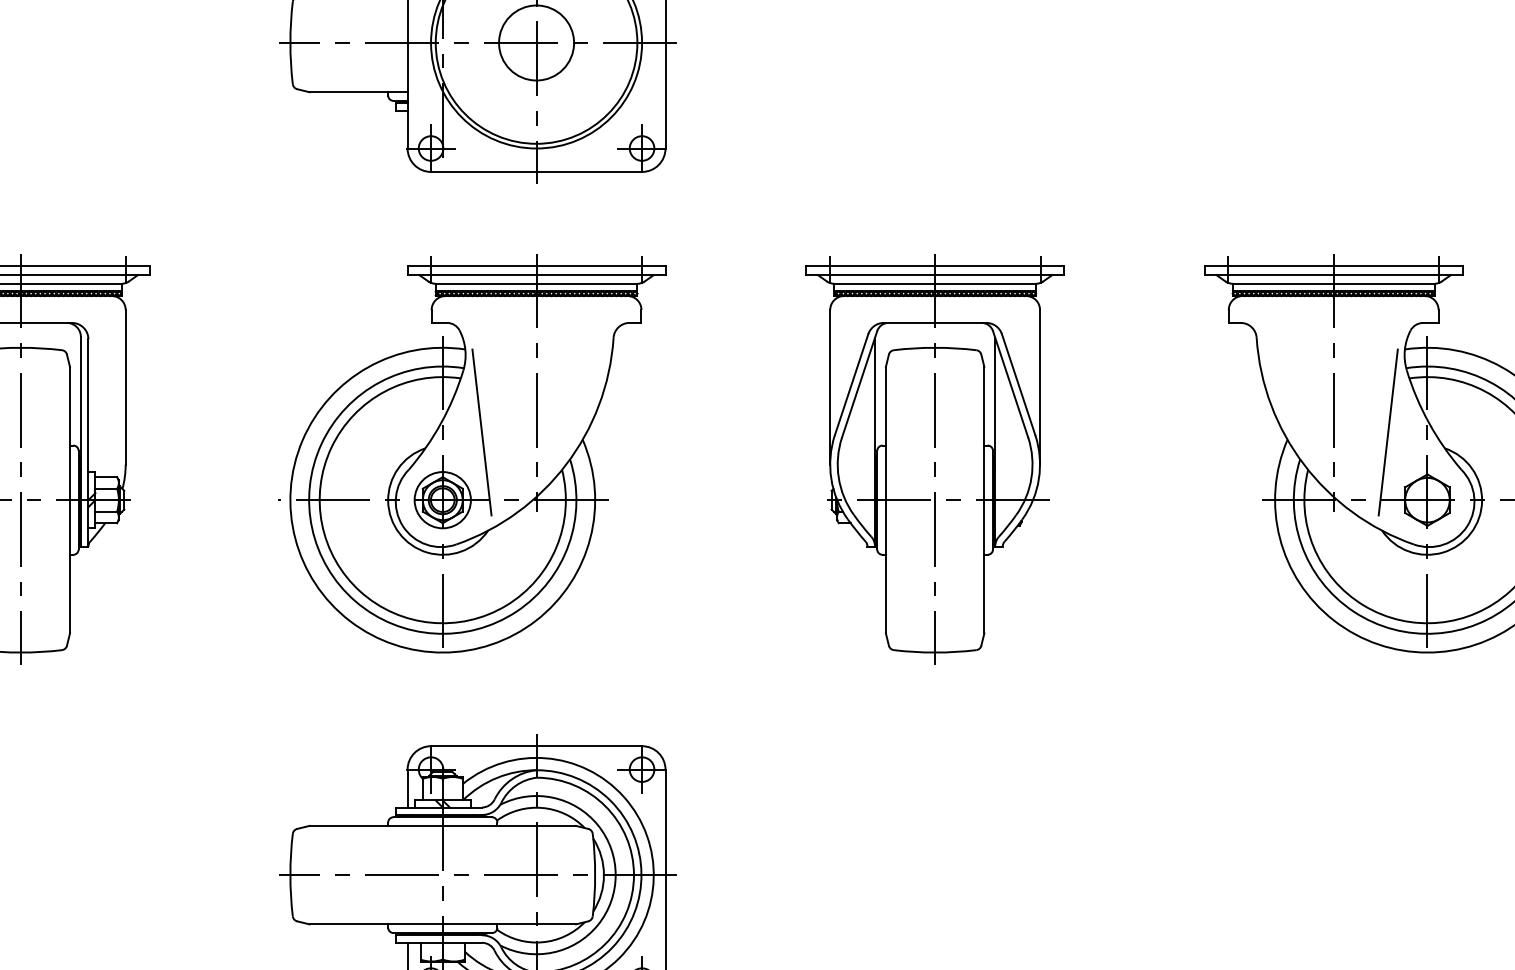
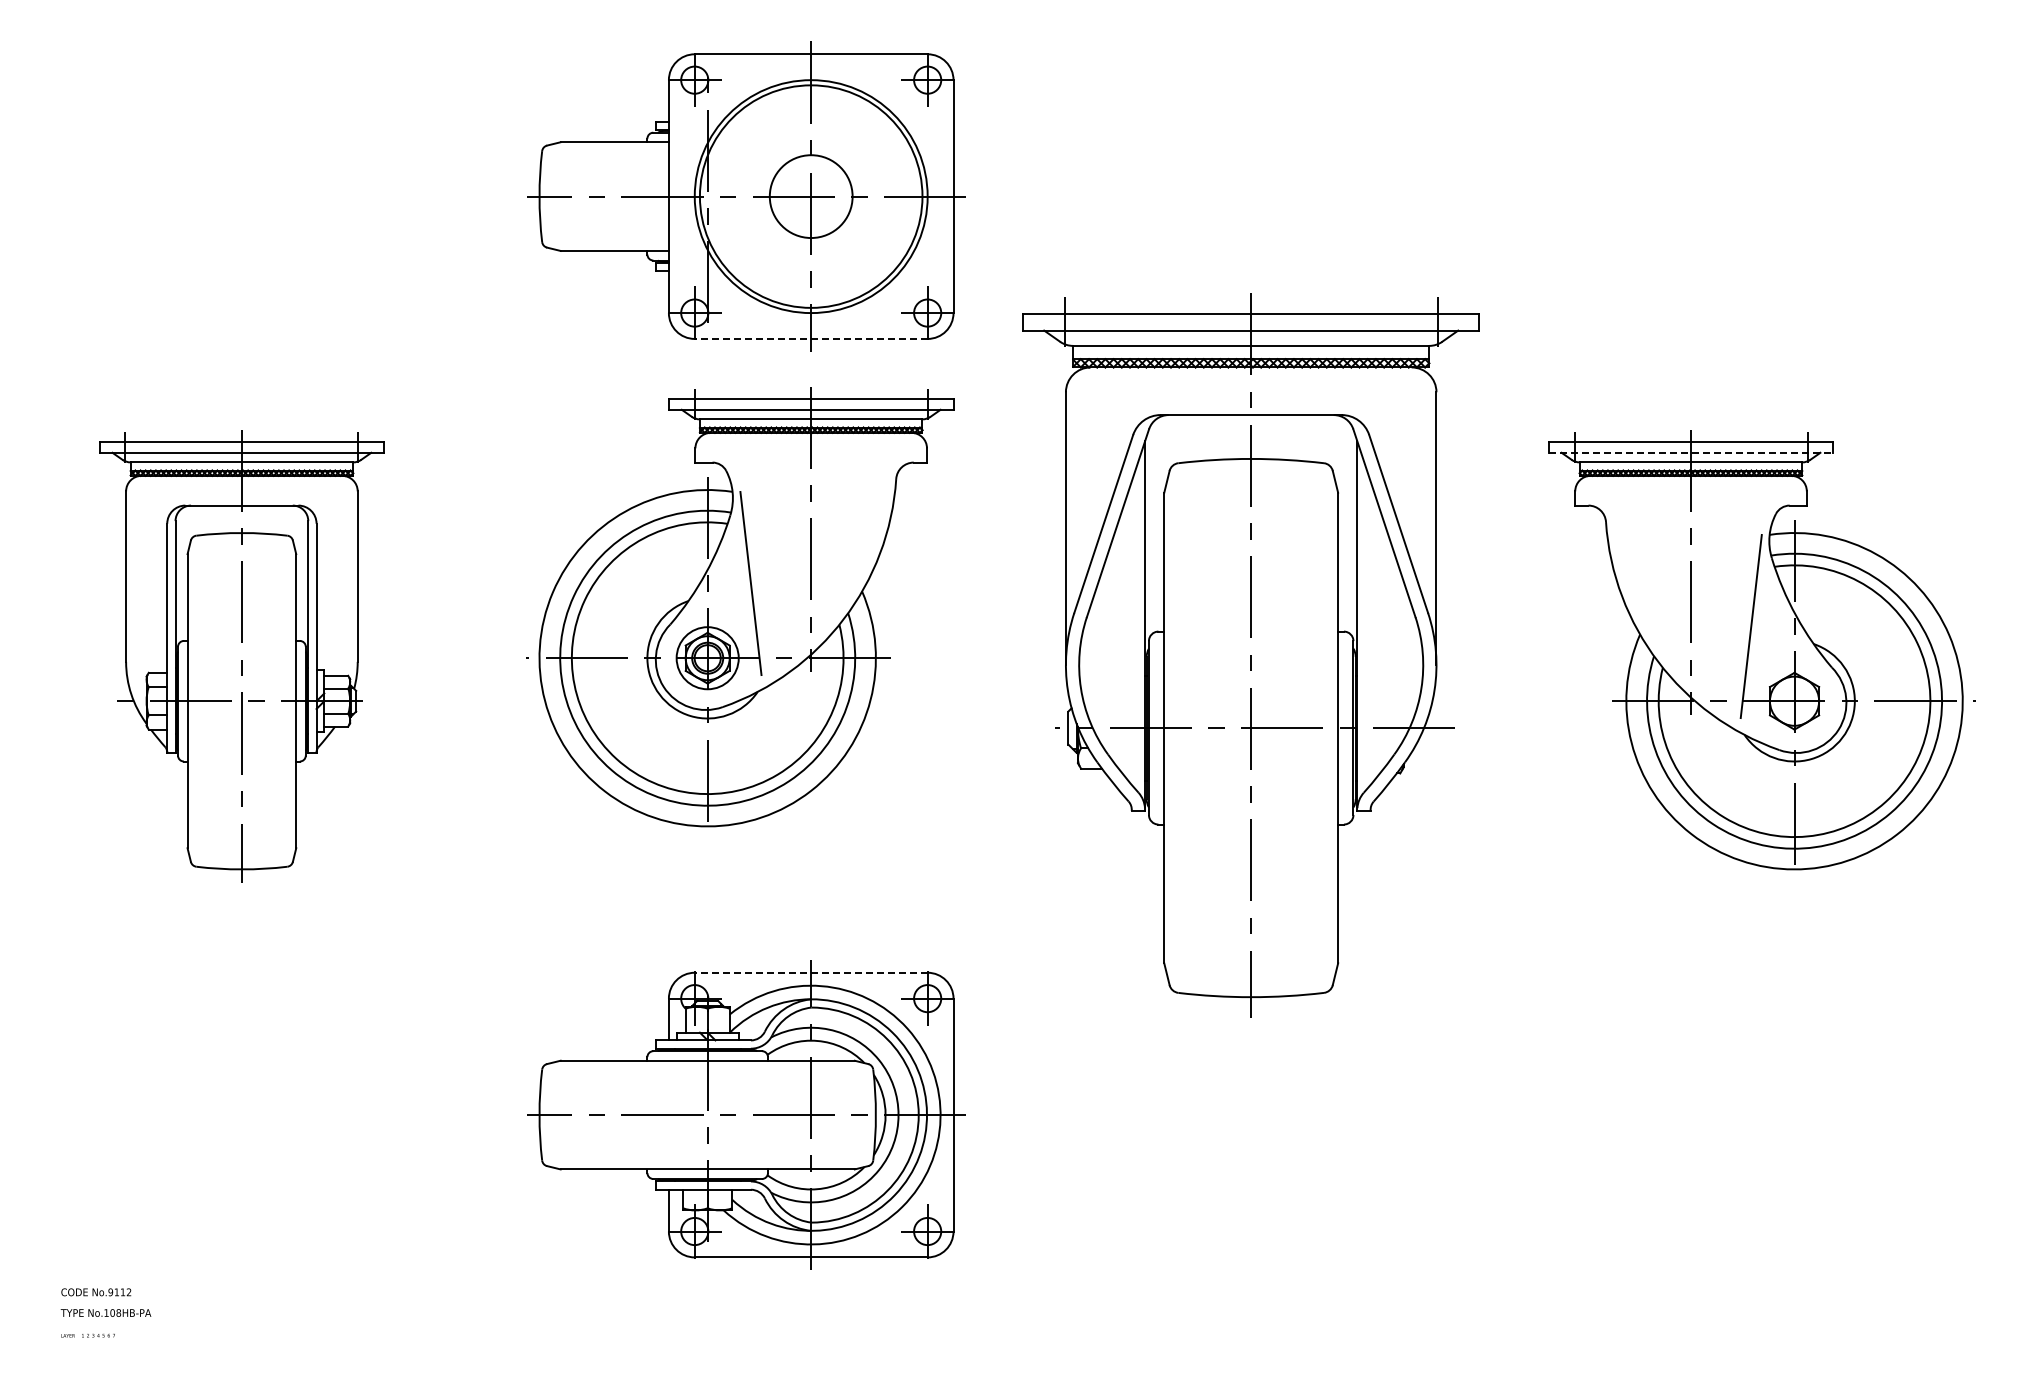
line: (535, 171) -> (810, 338), solid -> dashed
line: (1334, 274) -> (1691, 452), solid -> dashed
part: (472, 454) -> (740, 607), moved
part: (934, 459) -> (1250, 656), size x1.6
line: (535, 745) -> (810, 972), solid -> dashed

